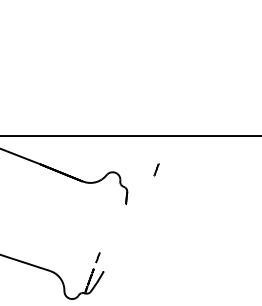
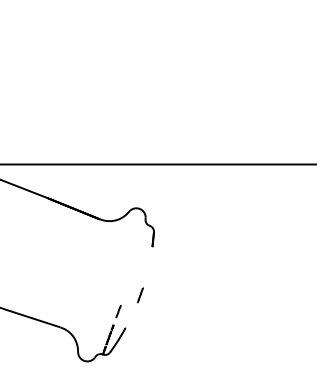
line: (155, 169) -> (139, 295), moved

